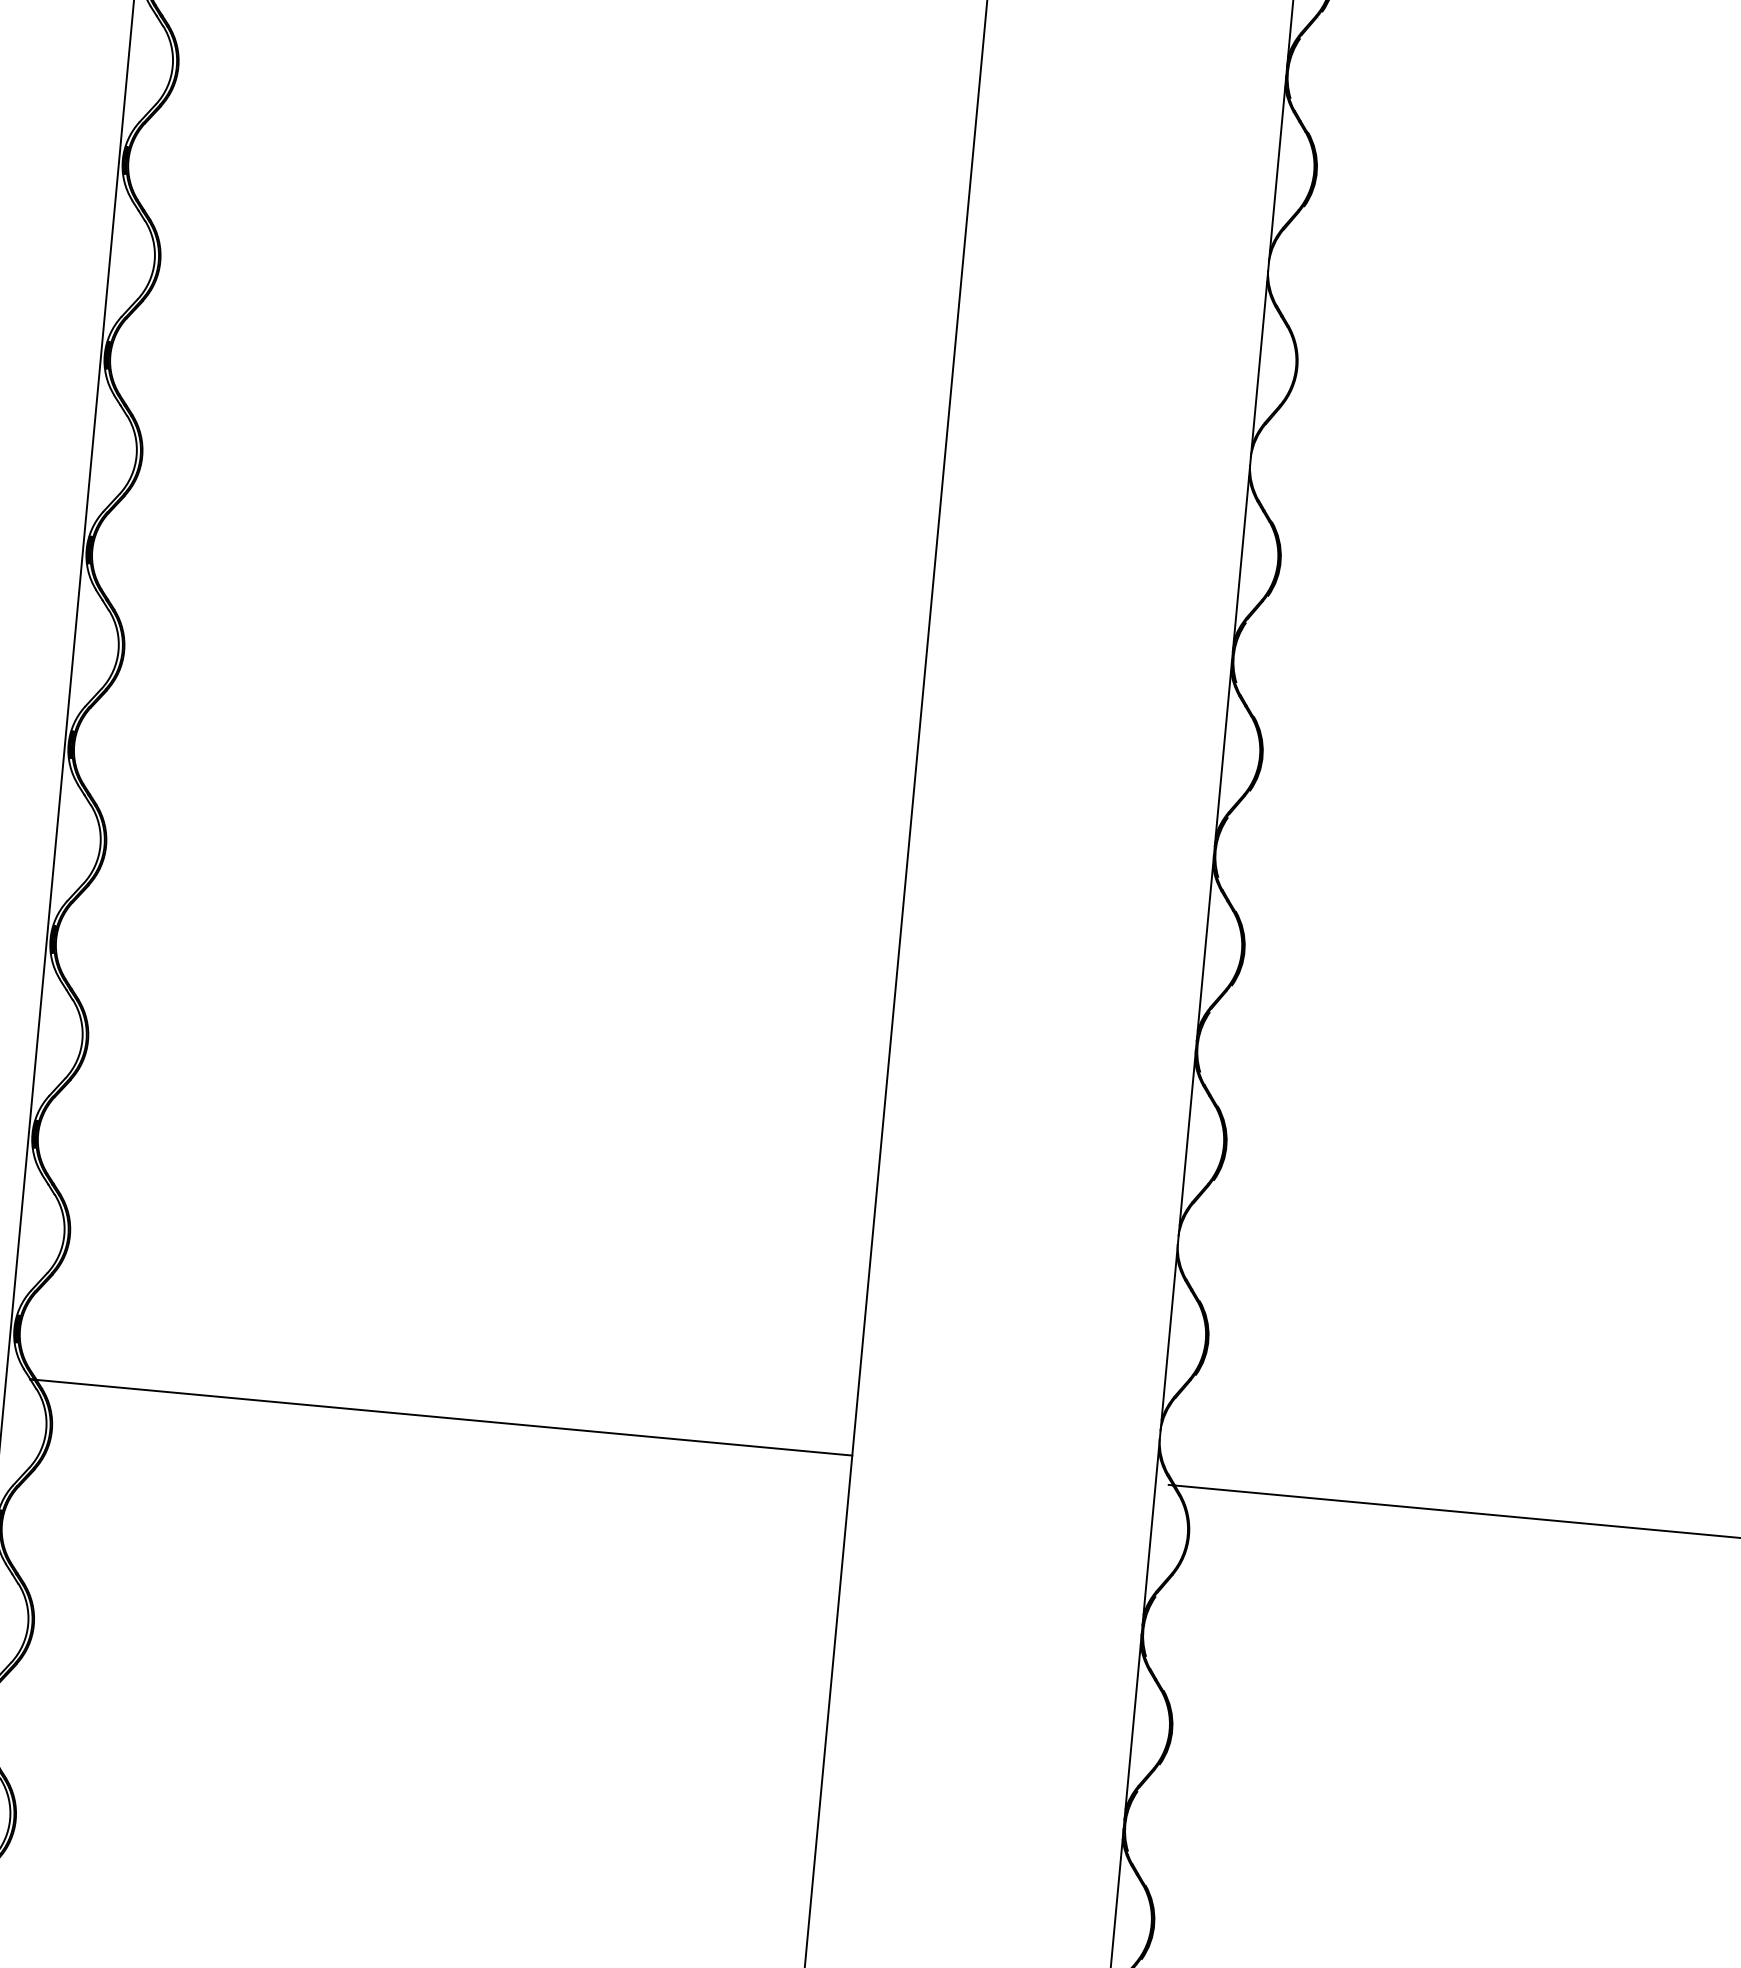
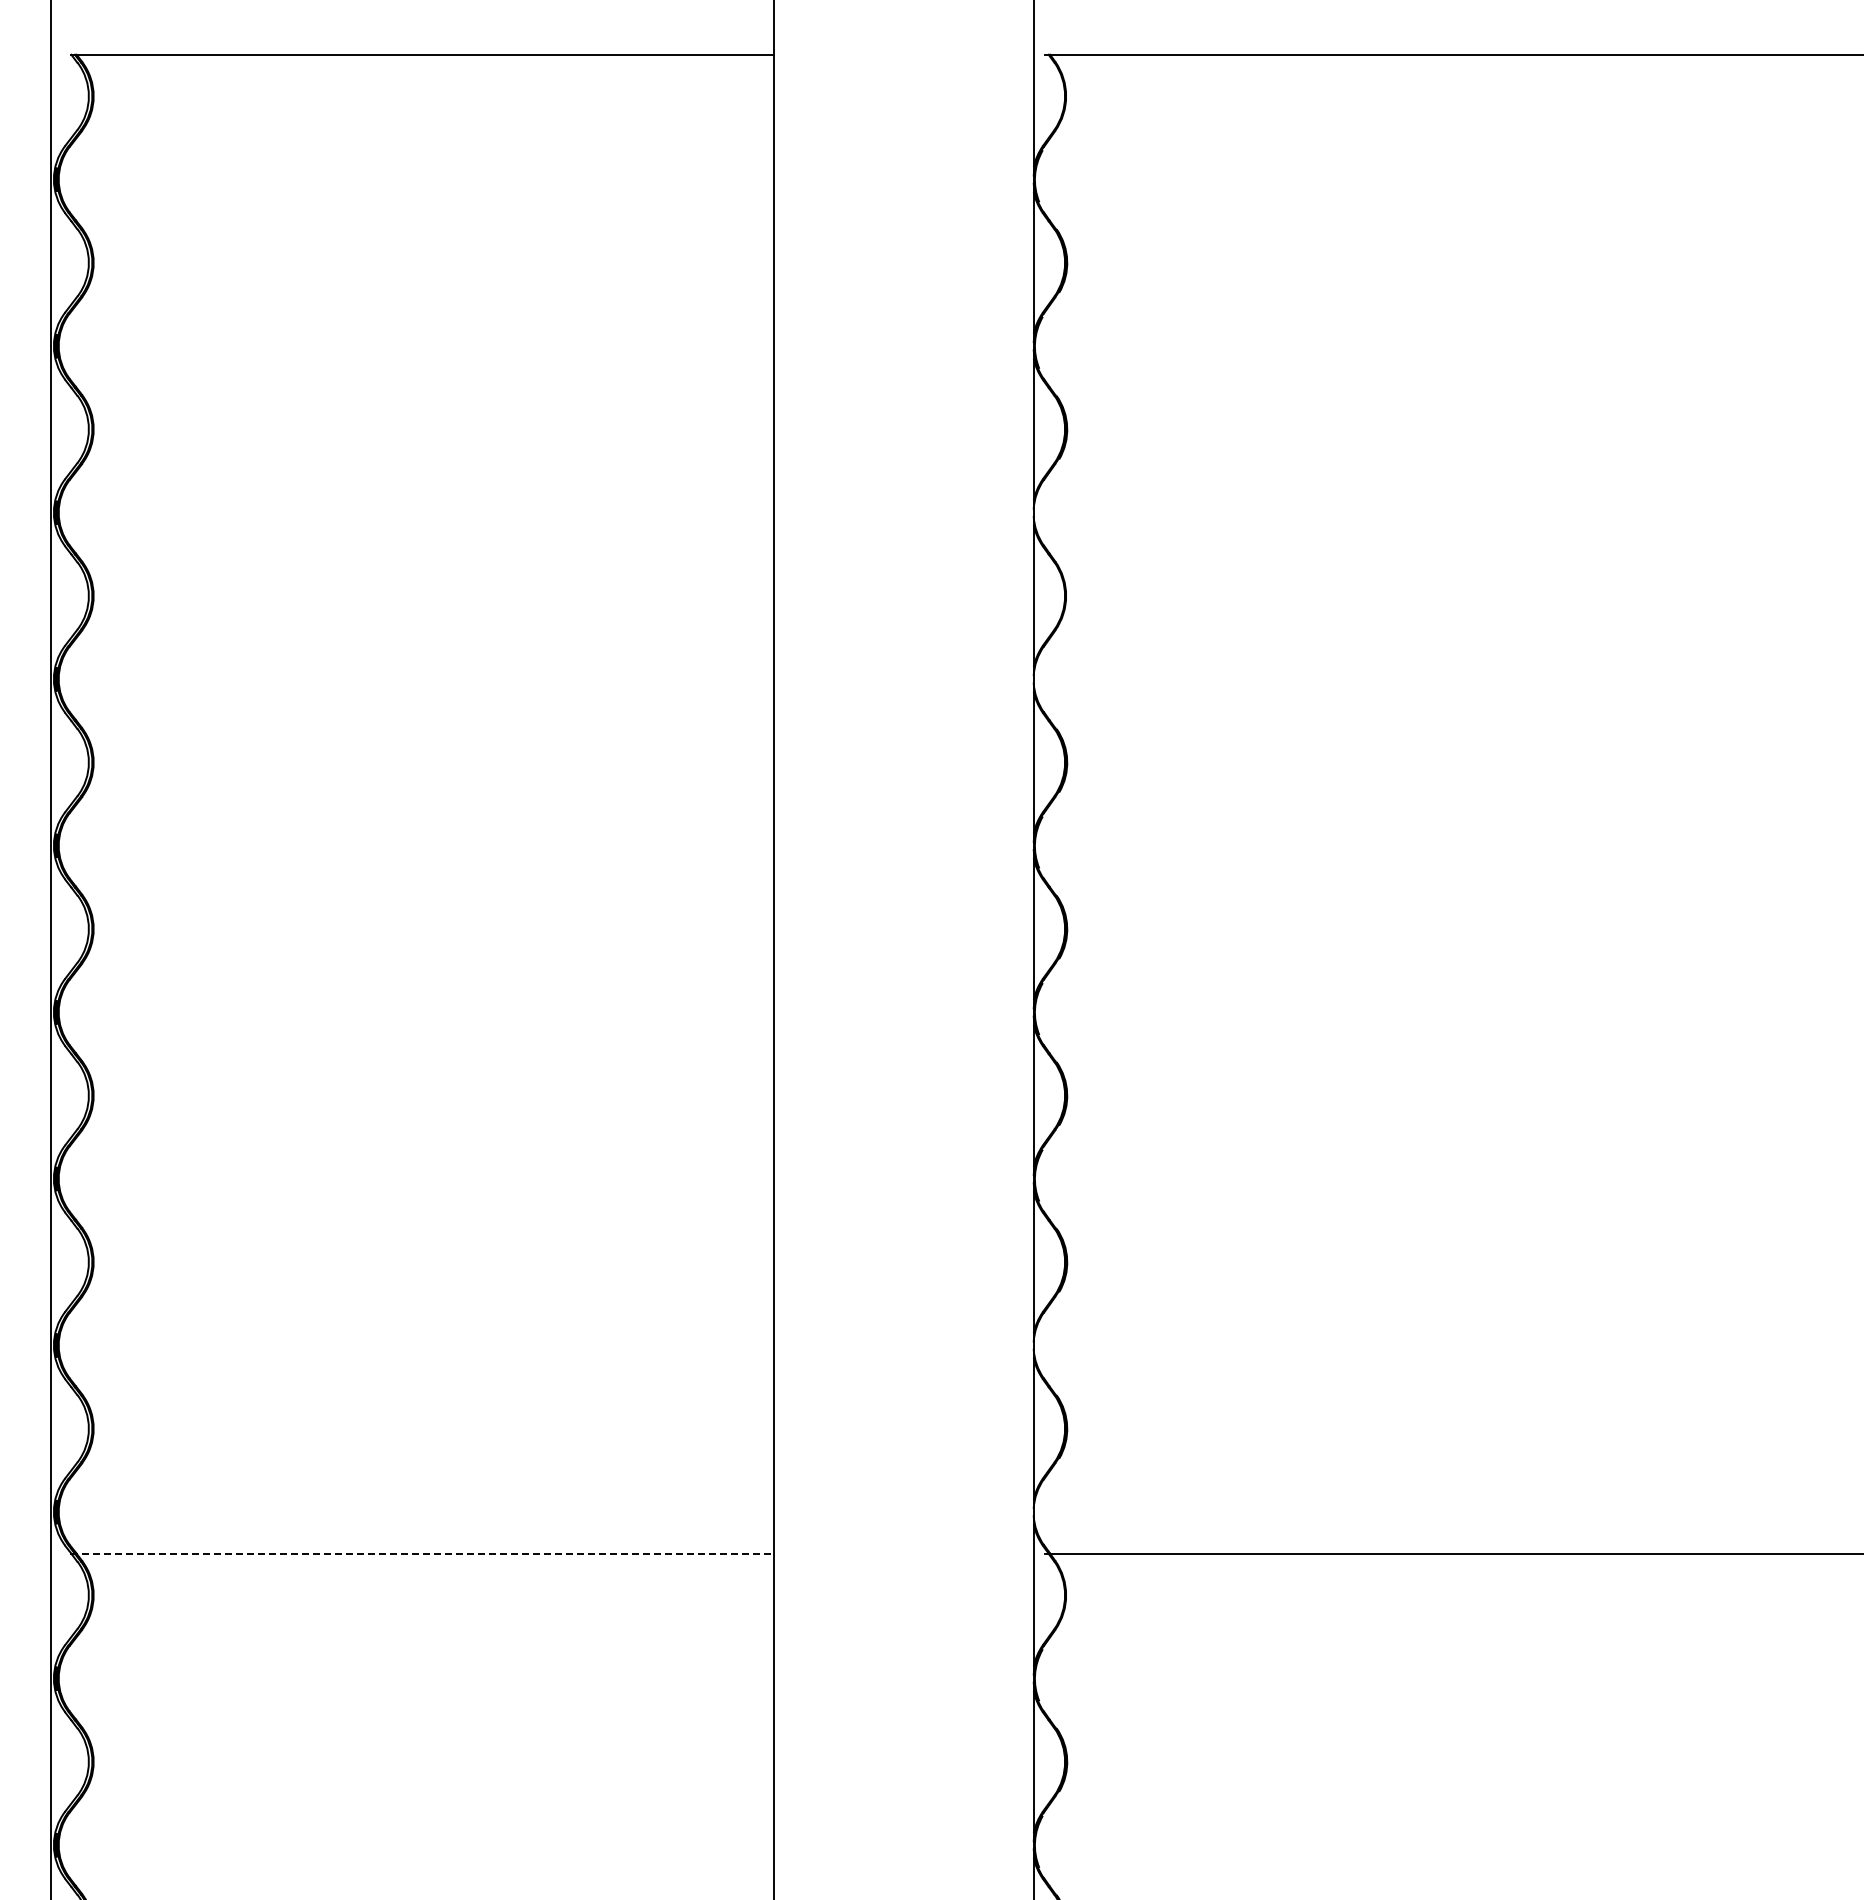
line: (440, 1417) -> (422, 1553), solid -> dashed

